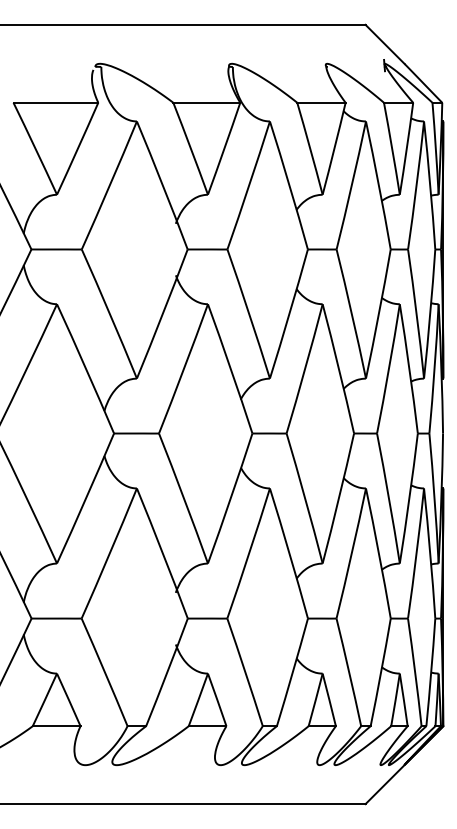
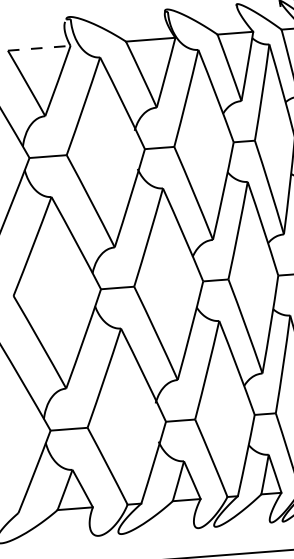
line: (56, 102) -> (39, 48), solid -> dashed

